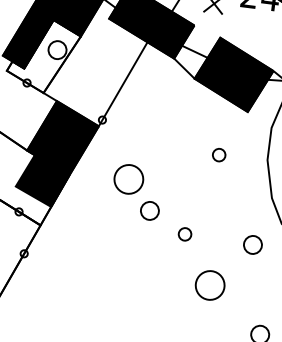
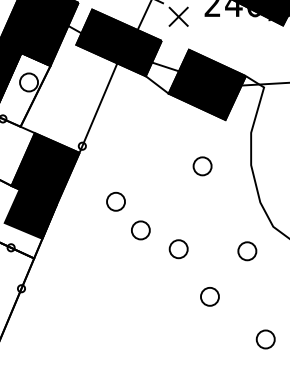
circle: (219, 155) -> (202, 166), size x1.43
circle: (129, 179) -> (116, 201), size x0.62
circle: (184, 234) -> (178, 249), size x1.43
circle: (209, 285) -> (209, 296), size x0.62

